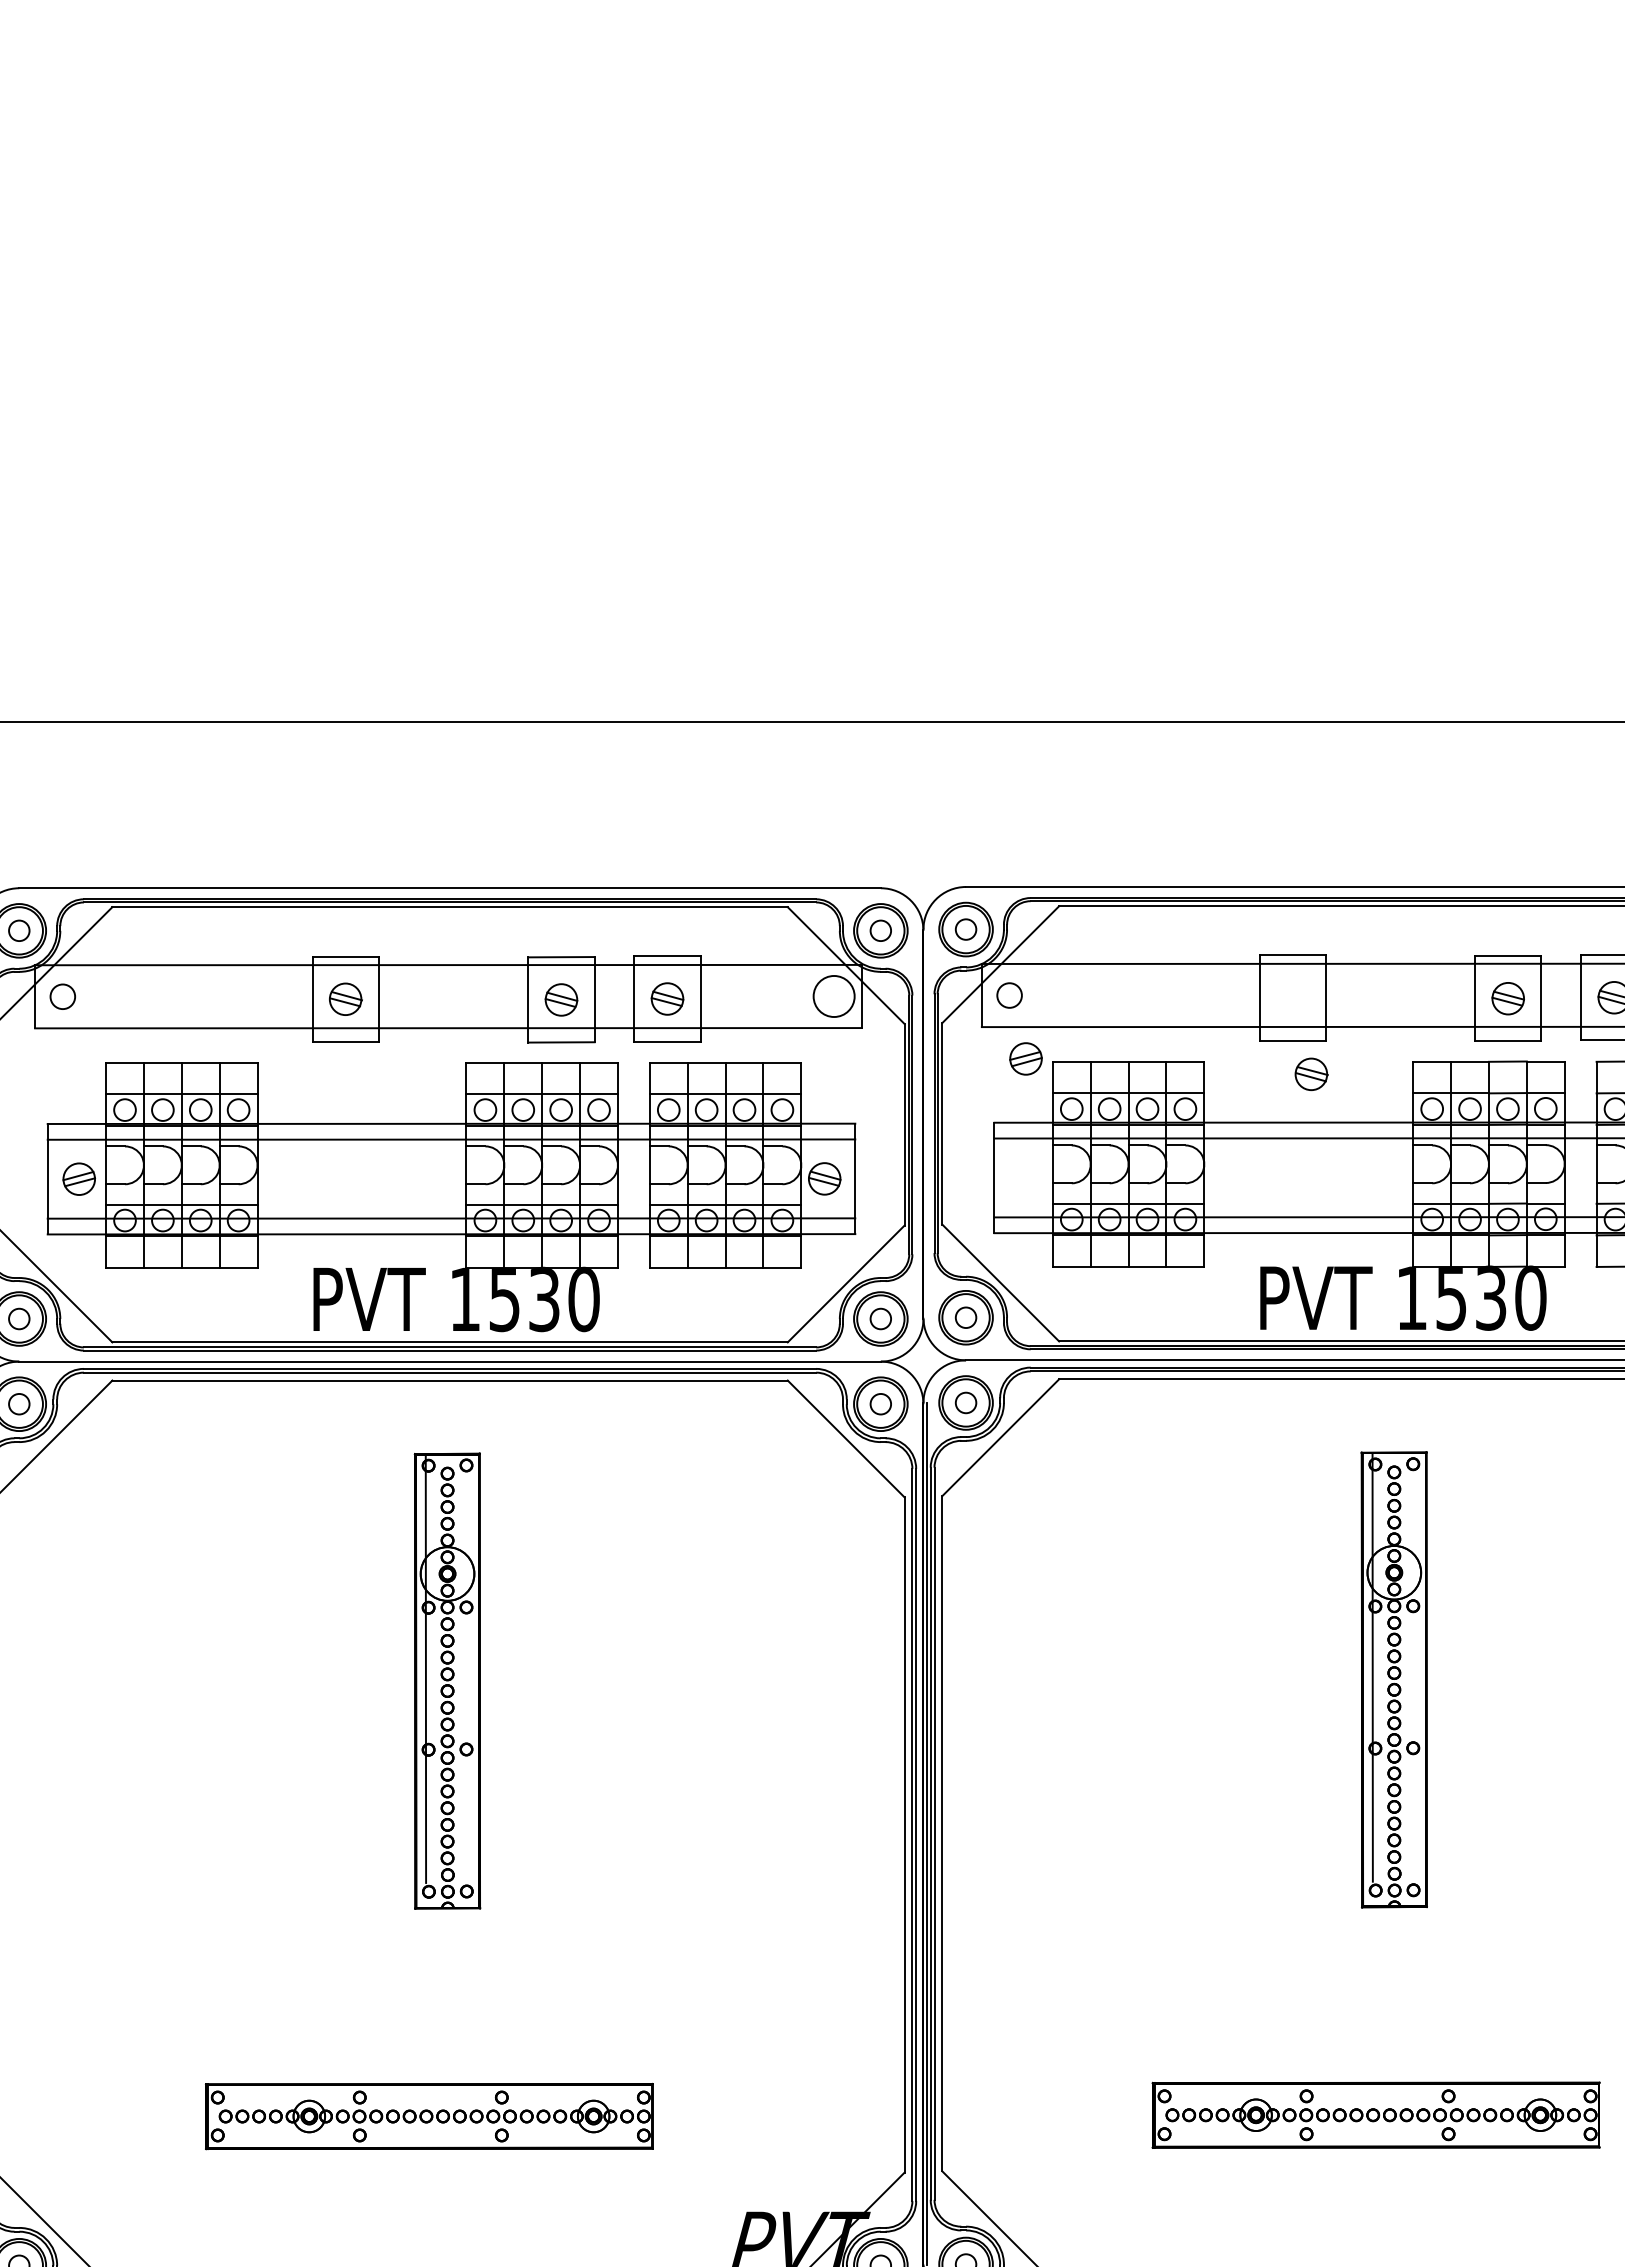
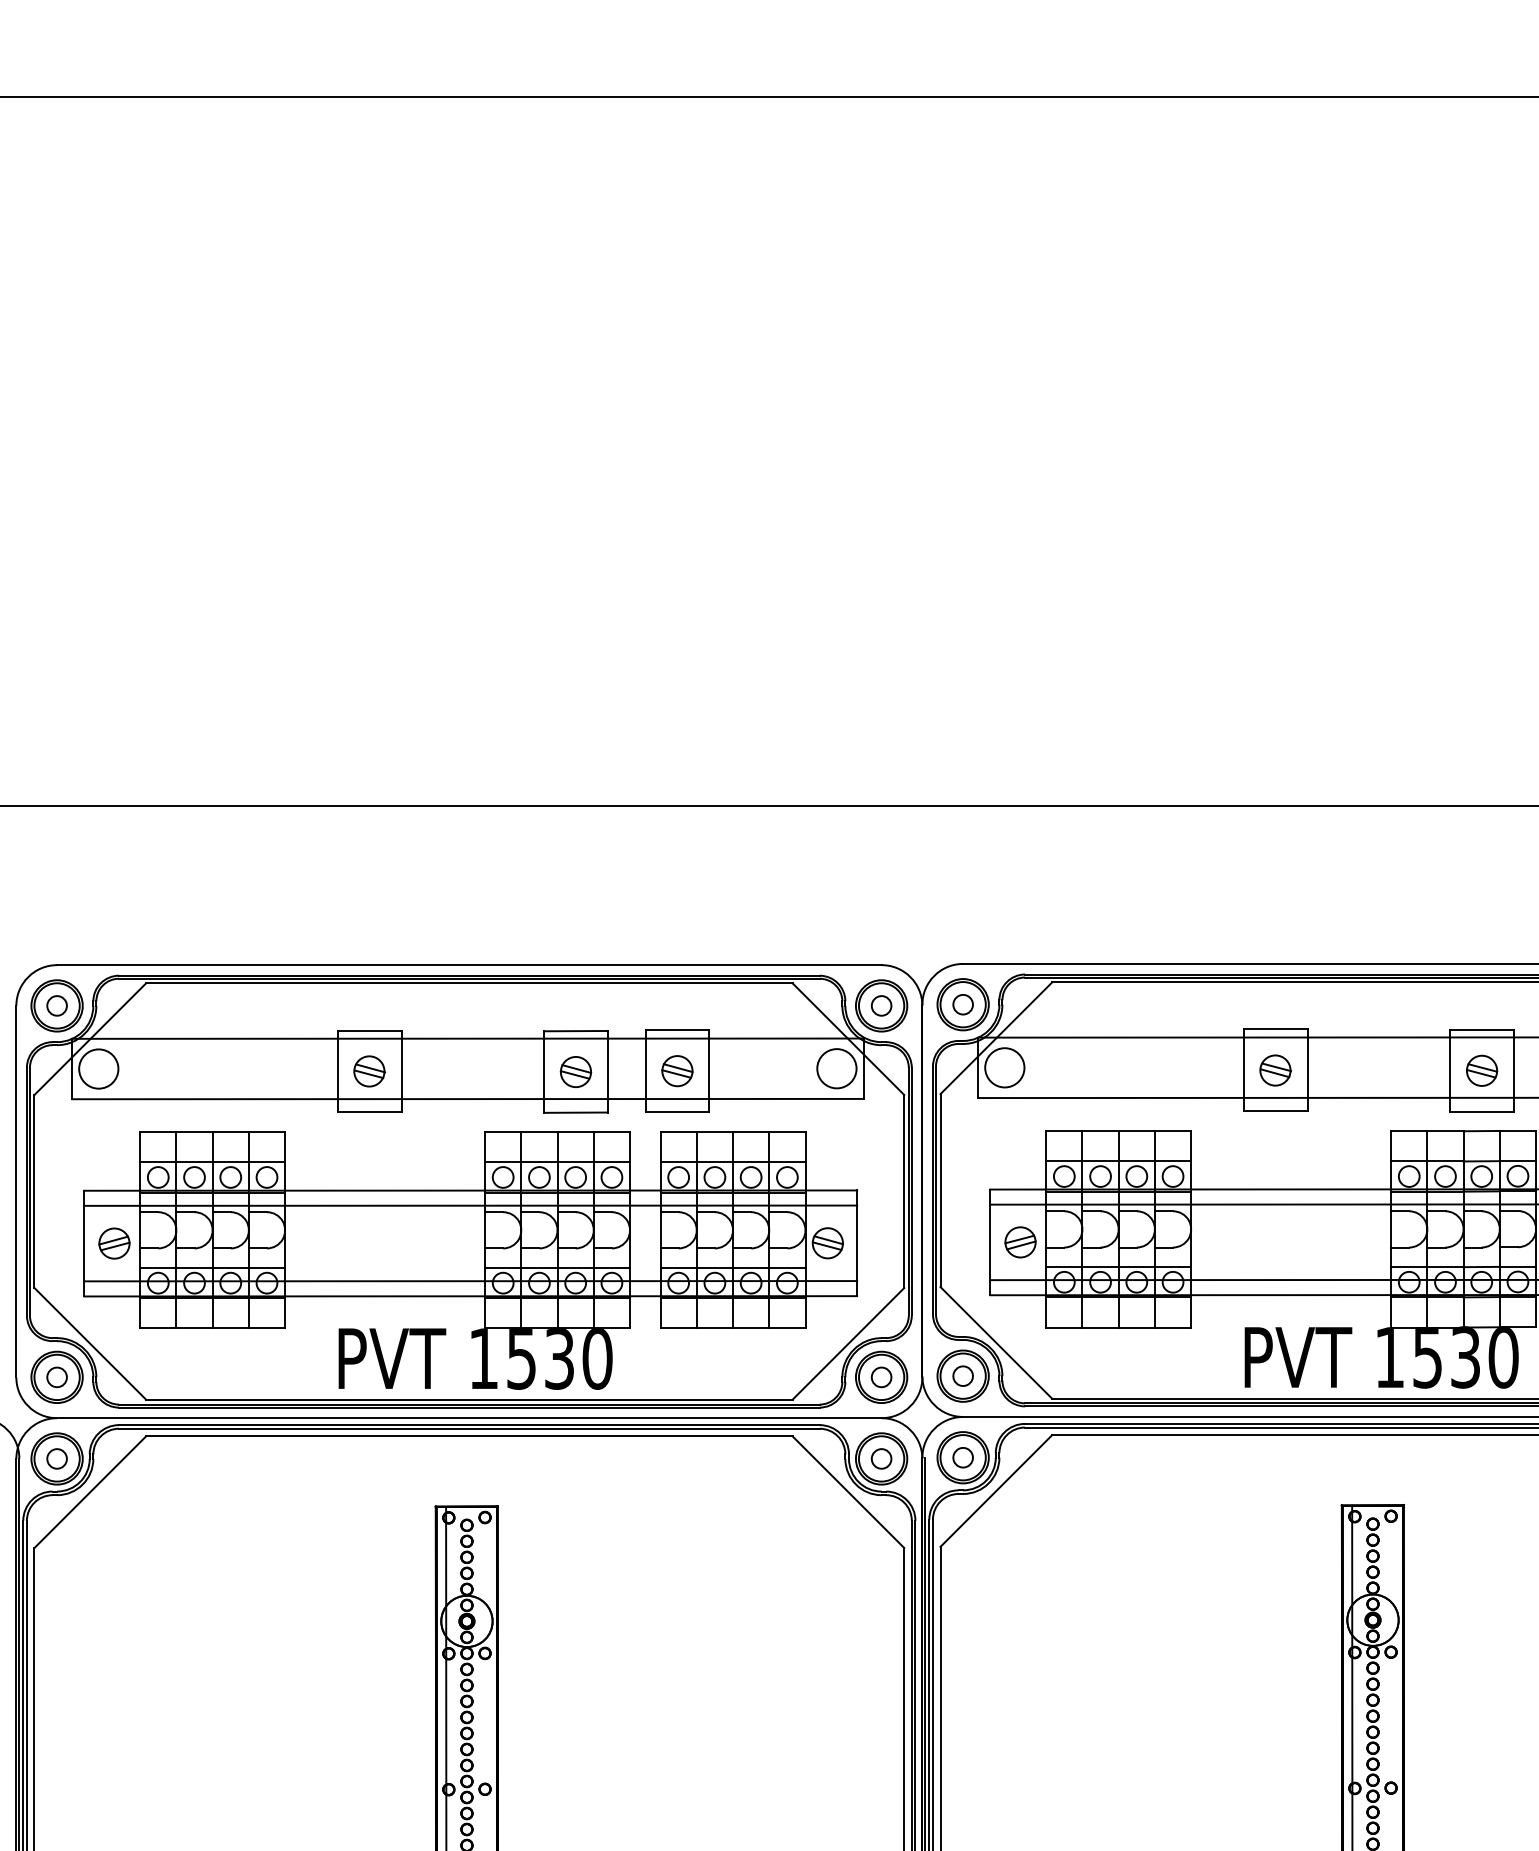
circle: (1009, 995) -> (1004, 1067), size x1.67
circle: (62, 996) -> (98, 1068), size x1.67
part: (1025, 1058) -> (1020, 1241), moved
part: (1311, 1073) -> (1275, 1069), moved

